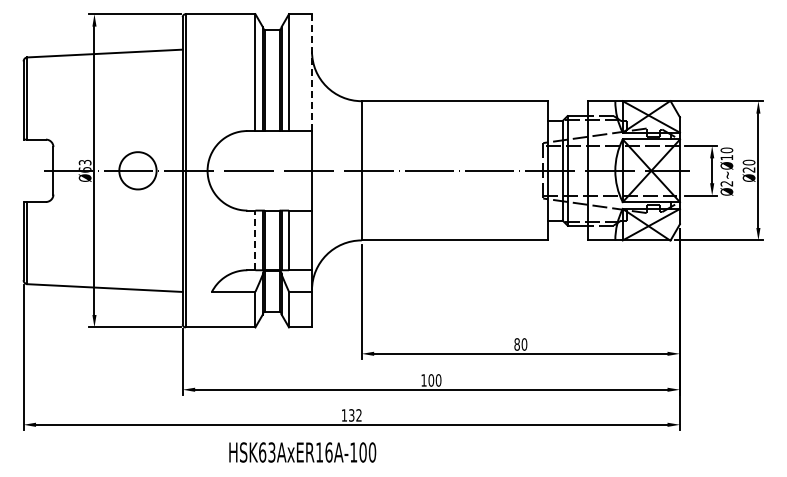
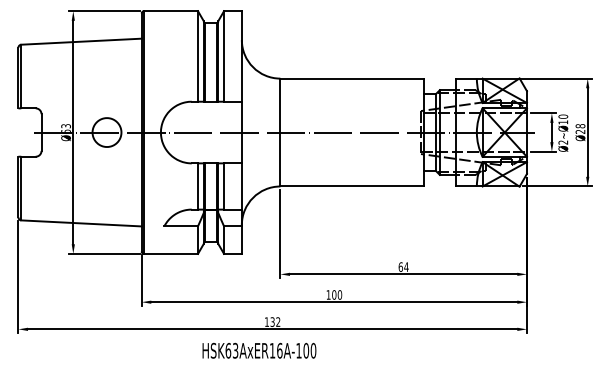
line: (312, 72) -> (242, 56), dashed -> solid
text: (749, 162) -> (580, 126), 20 -> 28
line: (255, 240) -> (198, 186), dashed -> solid
text: (520, 344) -> (403, 267), 80 -> 64
text: (302, 452) -> (259, 350), moved

